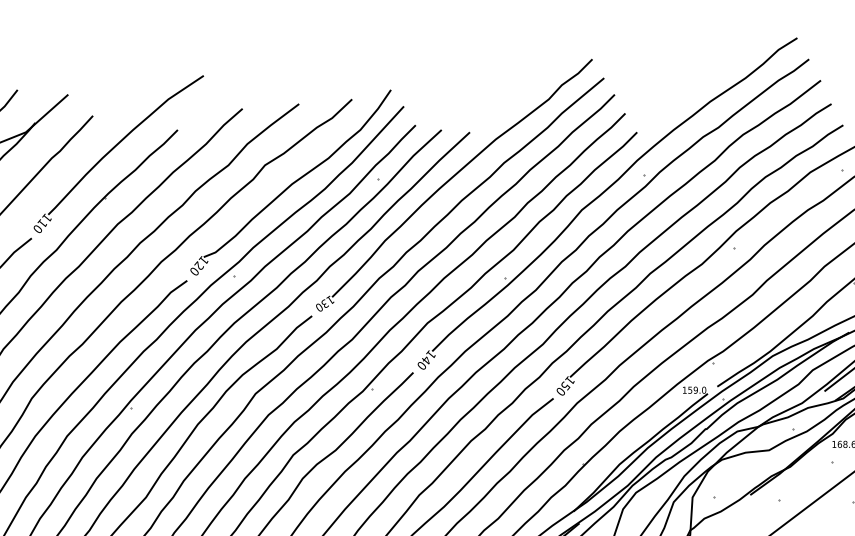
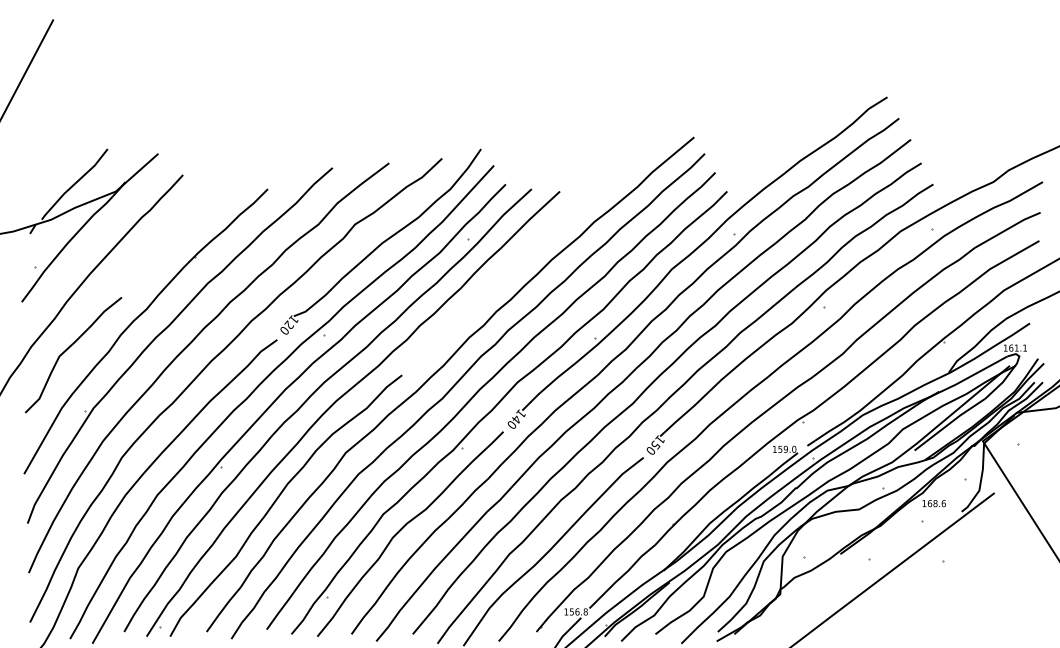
part: (113, 149) -> (203, 208), removed
part: (450, 180) -> (540, 239), removed

